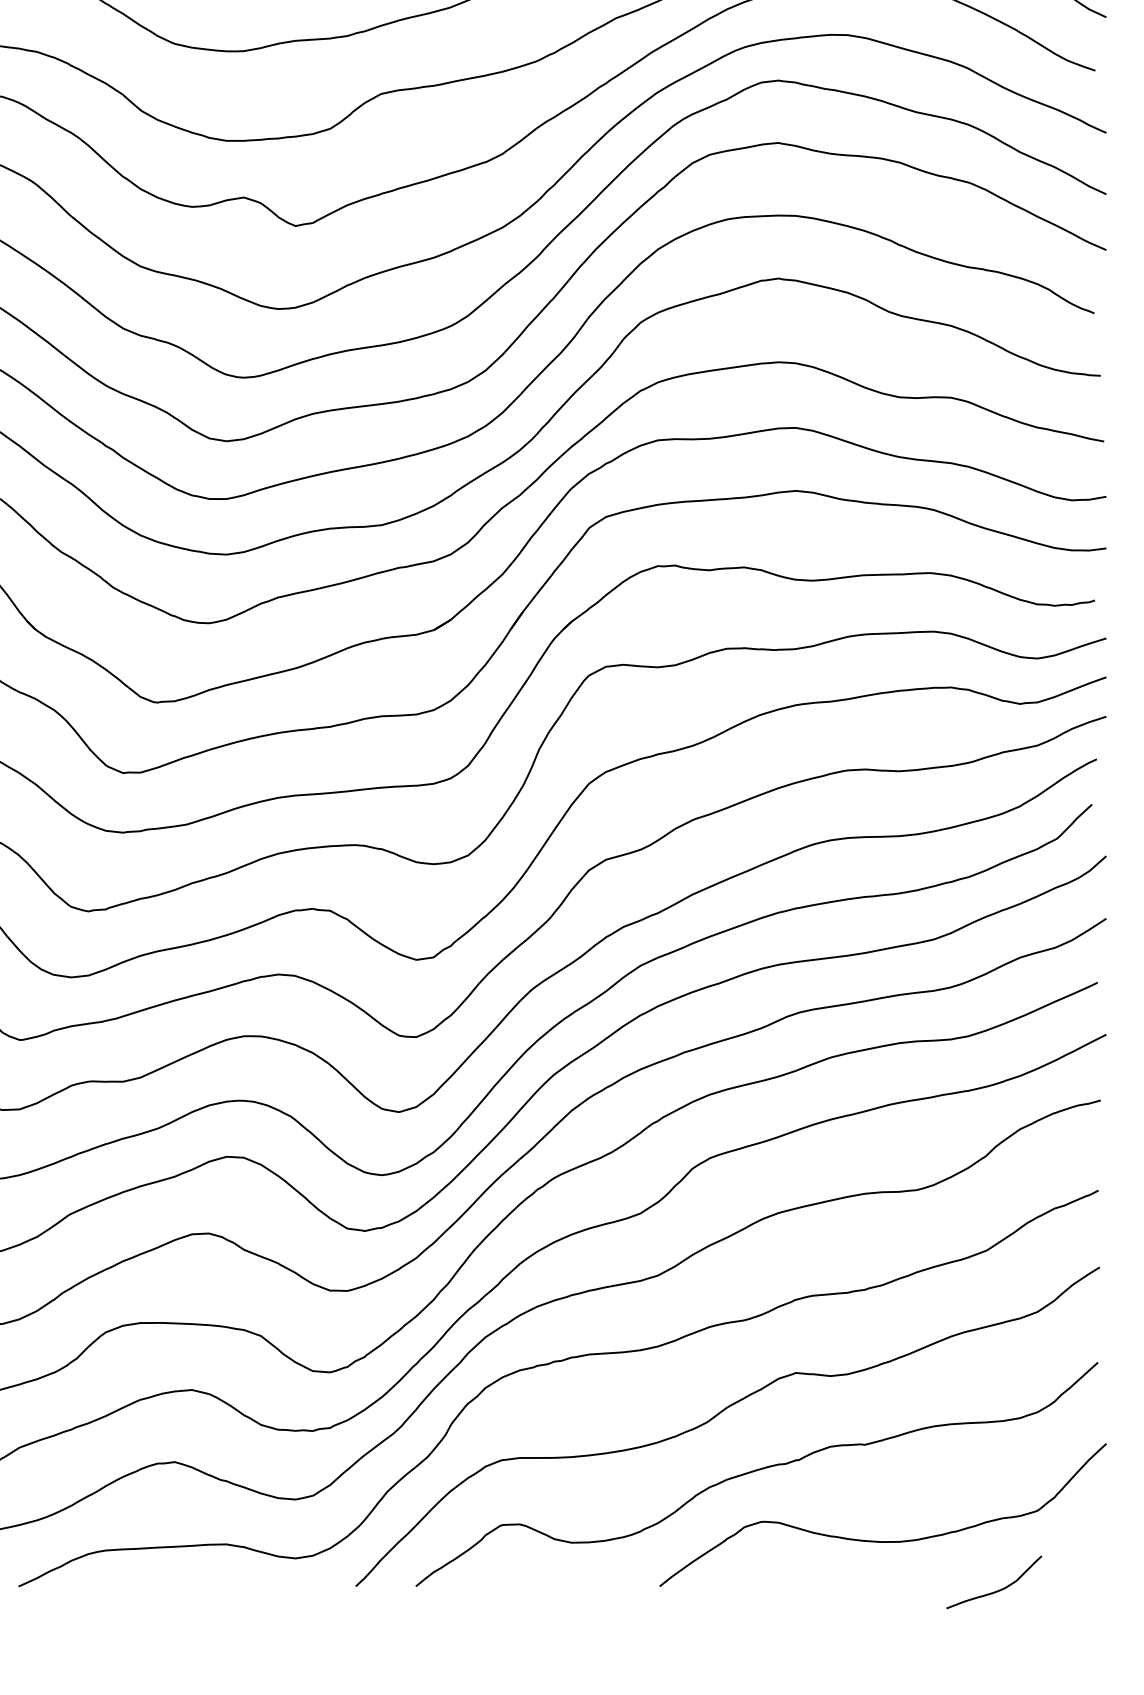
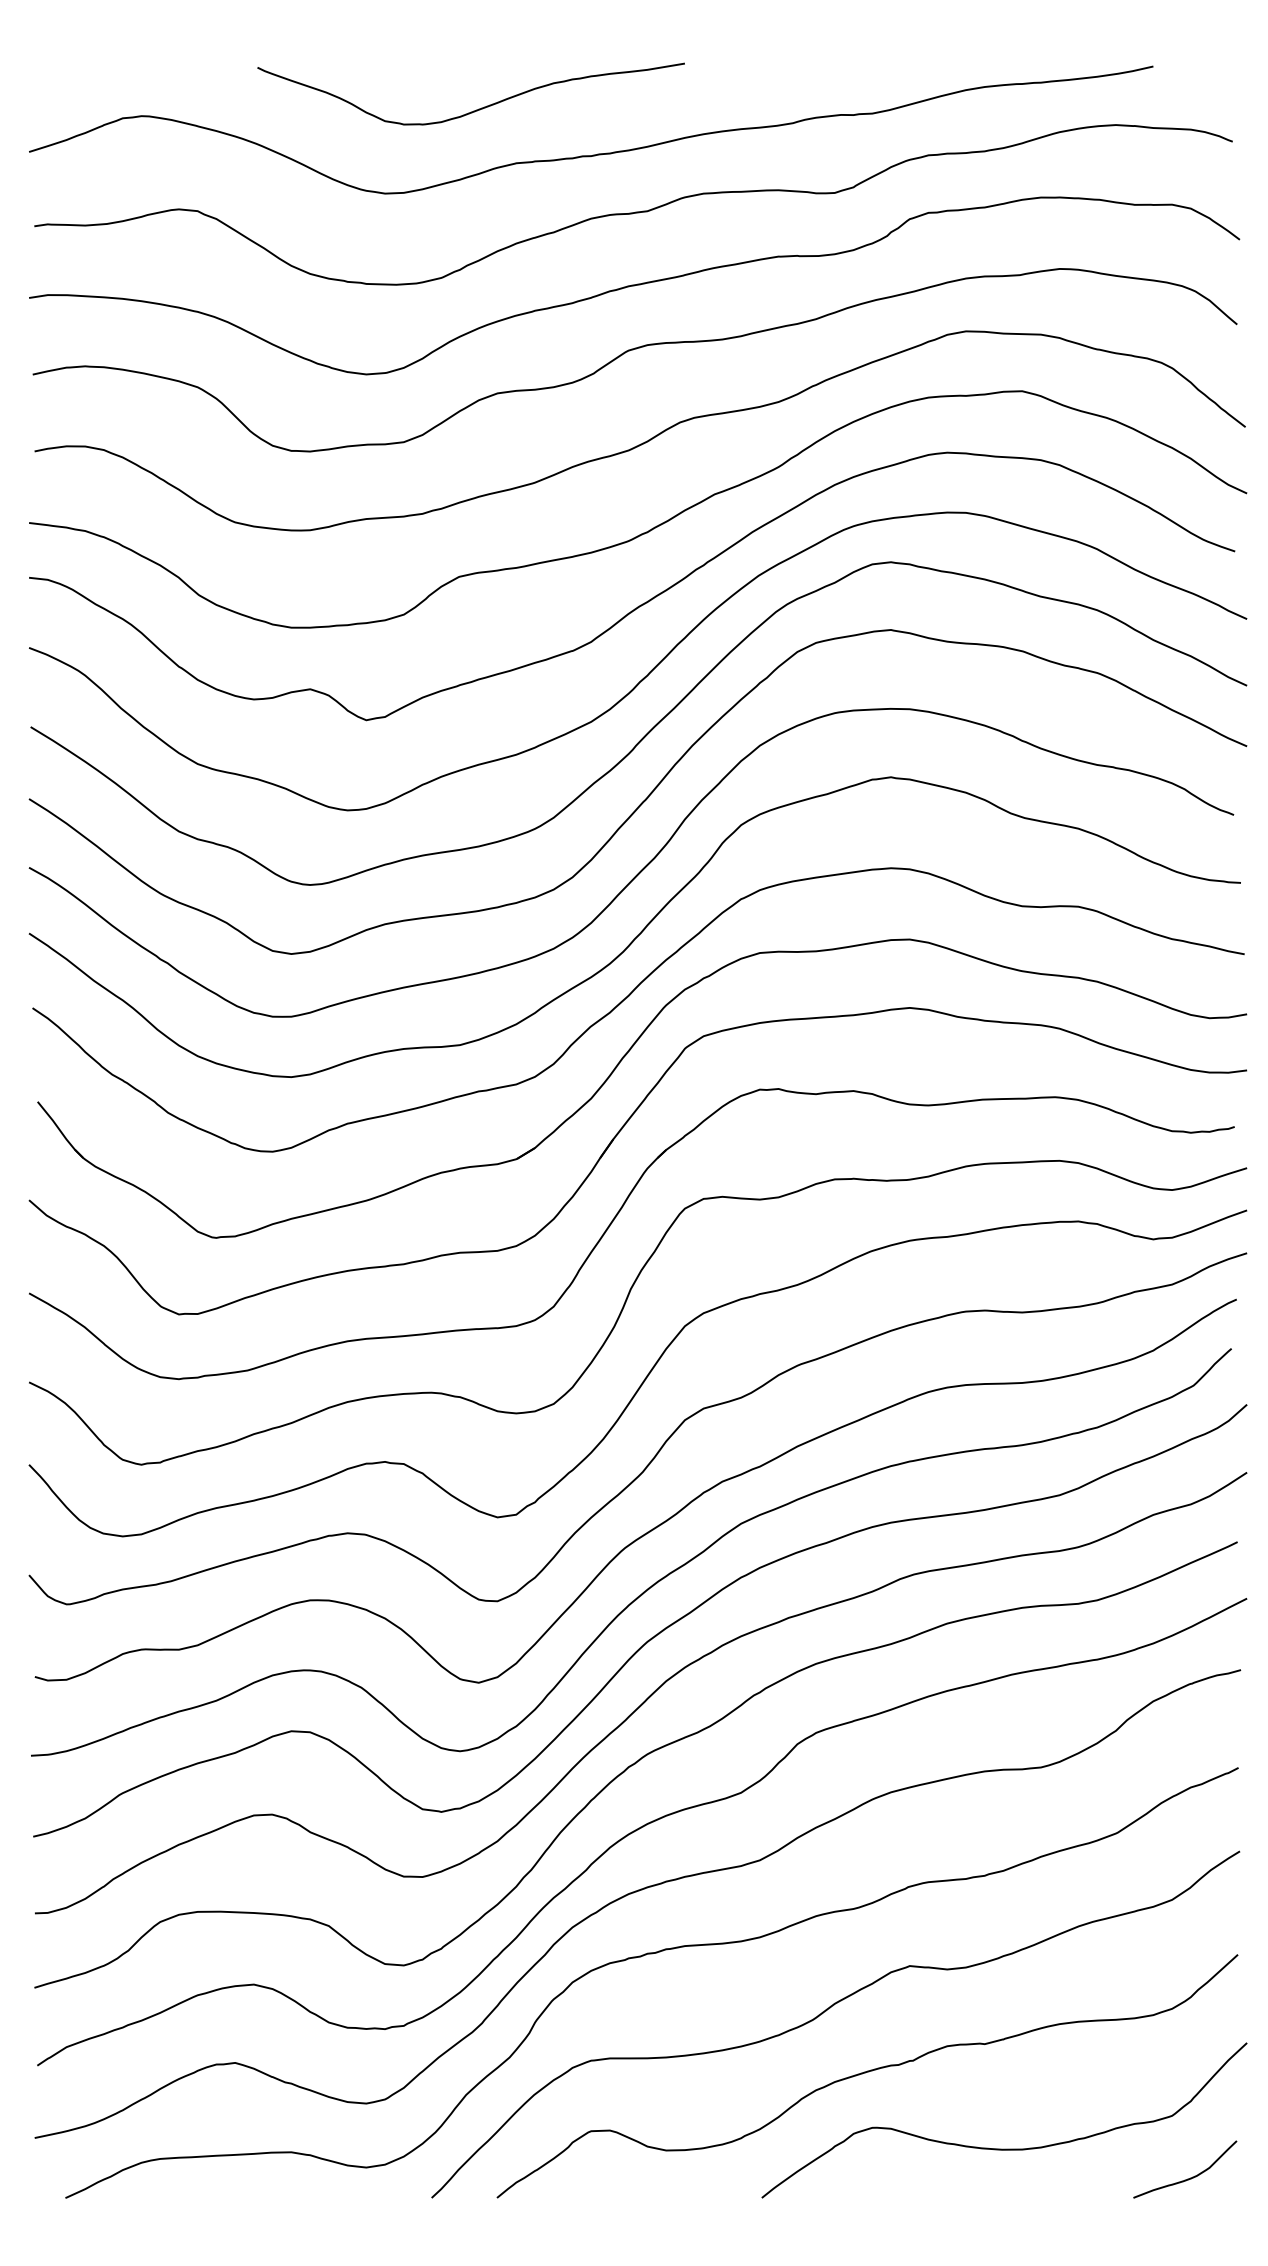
curve: (996, 1590) -> (1187, 2178), moved

